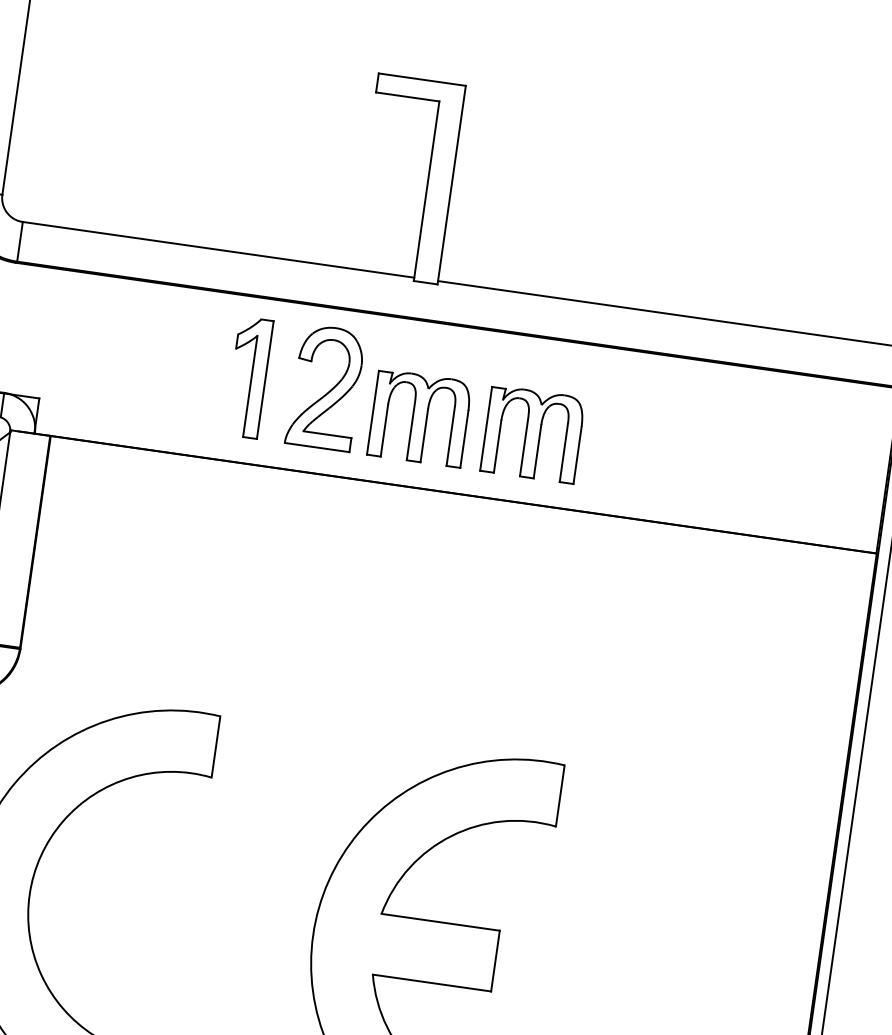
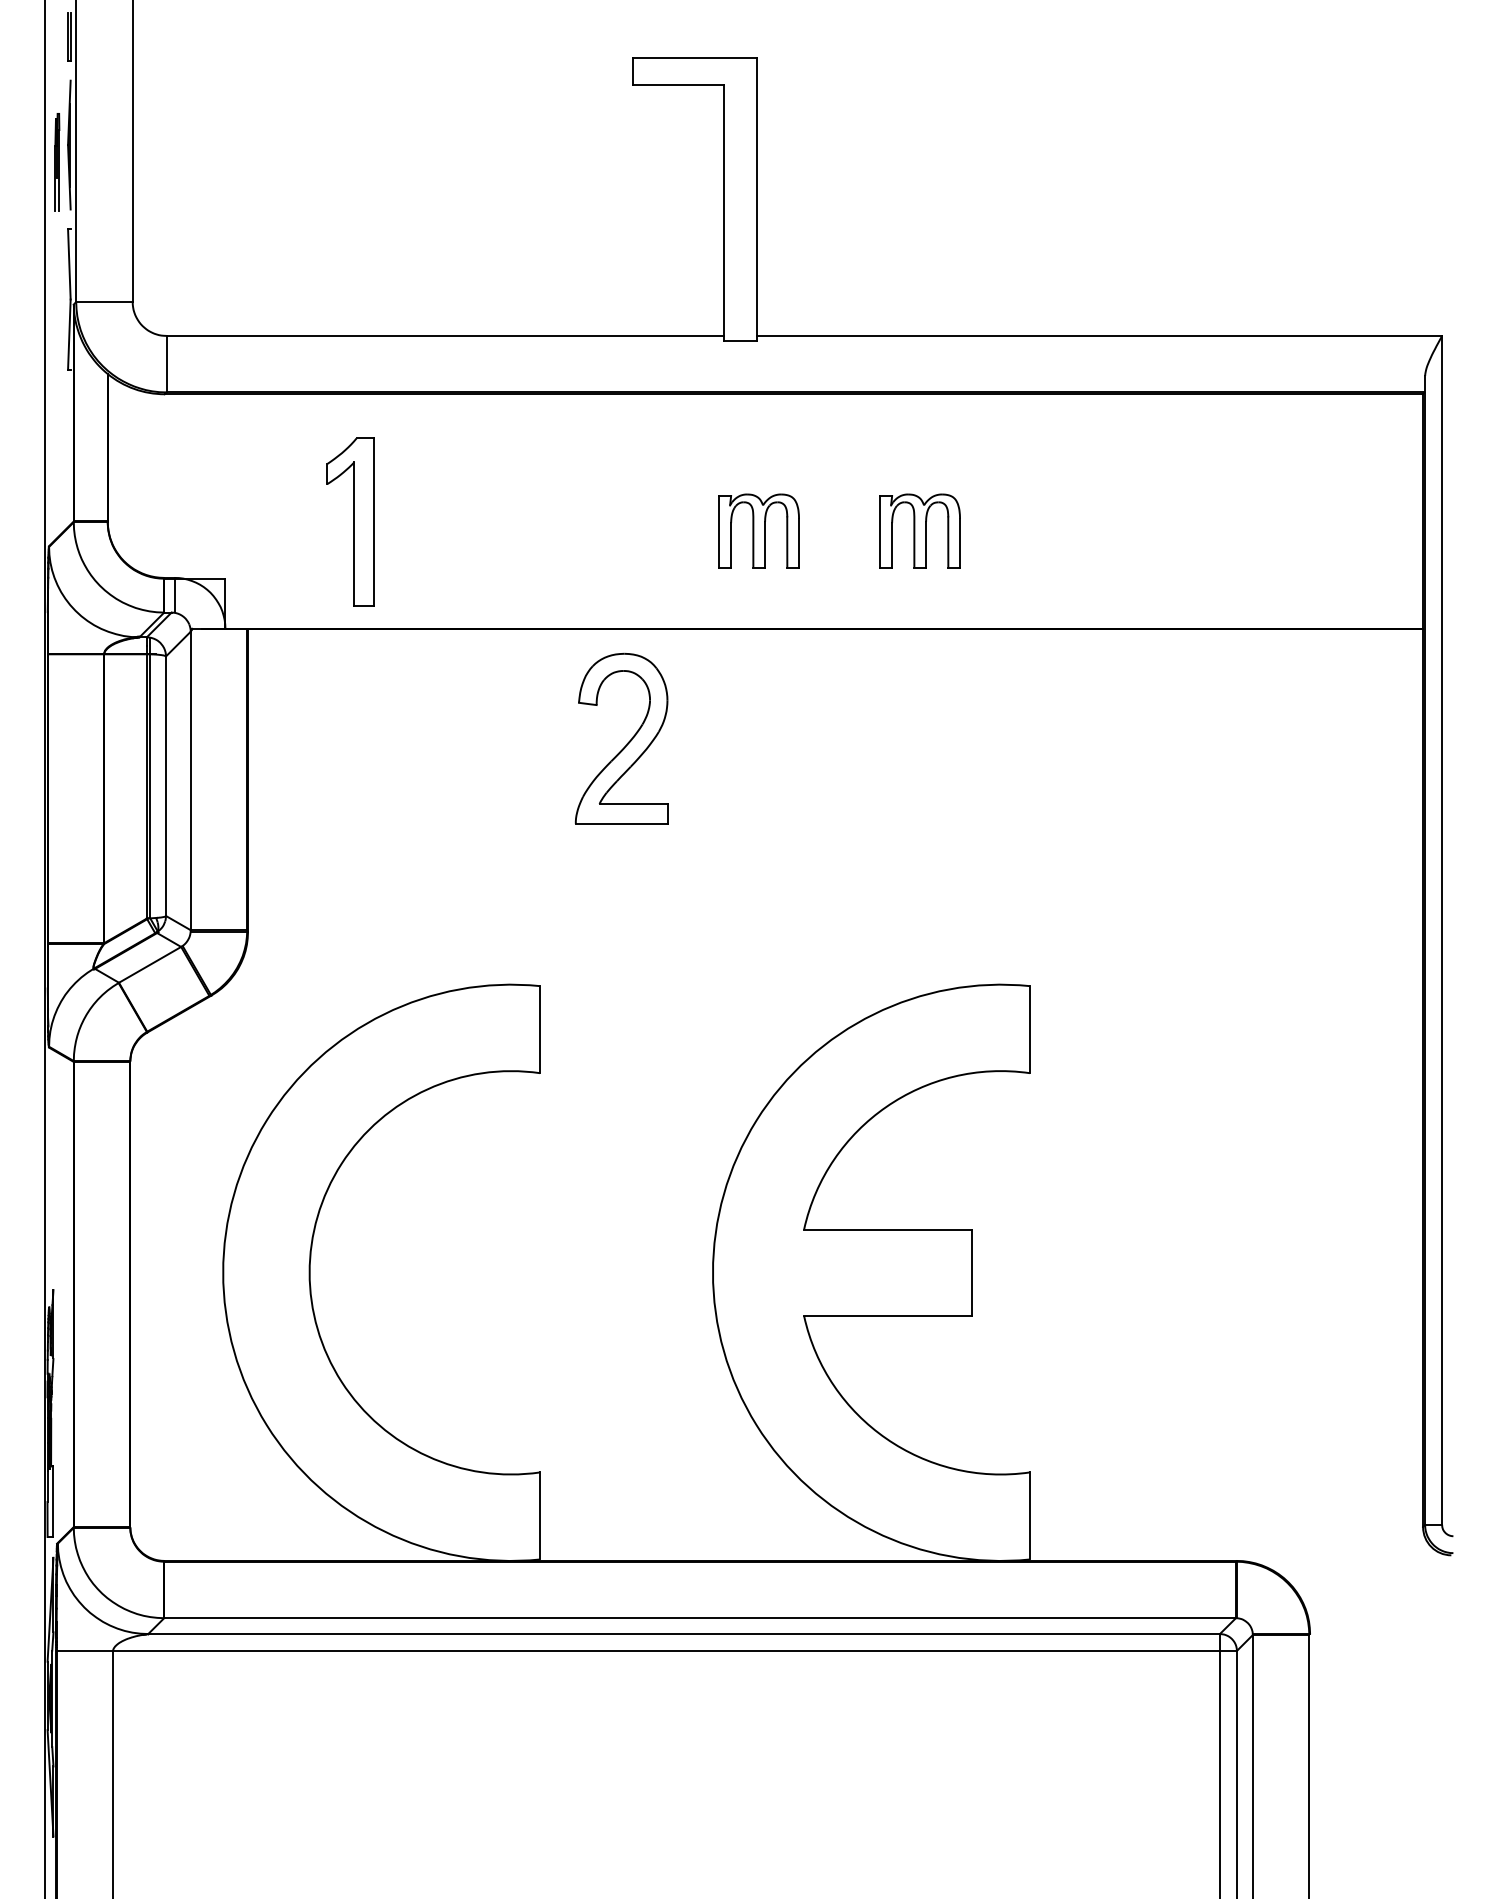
part: (248, 377) -> (350, 521), moved
part: (328, 391) -> (626, 743), moved
part: (420, 418) -> (759, 530), size x0.6
part: (533, 434) -> (920, 530), size x0.6

